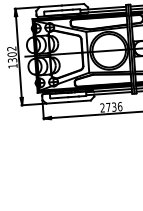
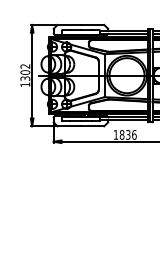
text: (104, 107) -> (118, 134), 2736 -> 1836

